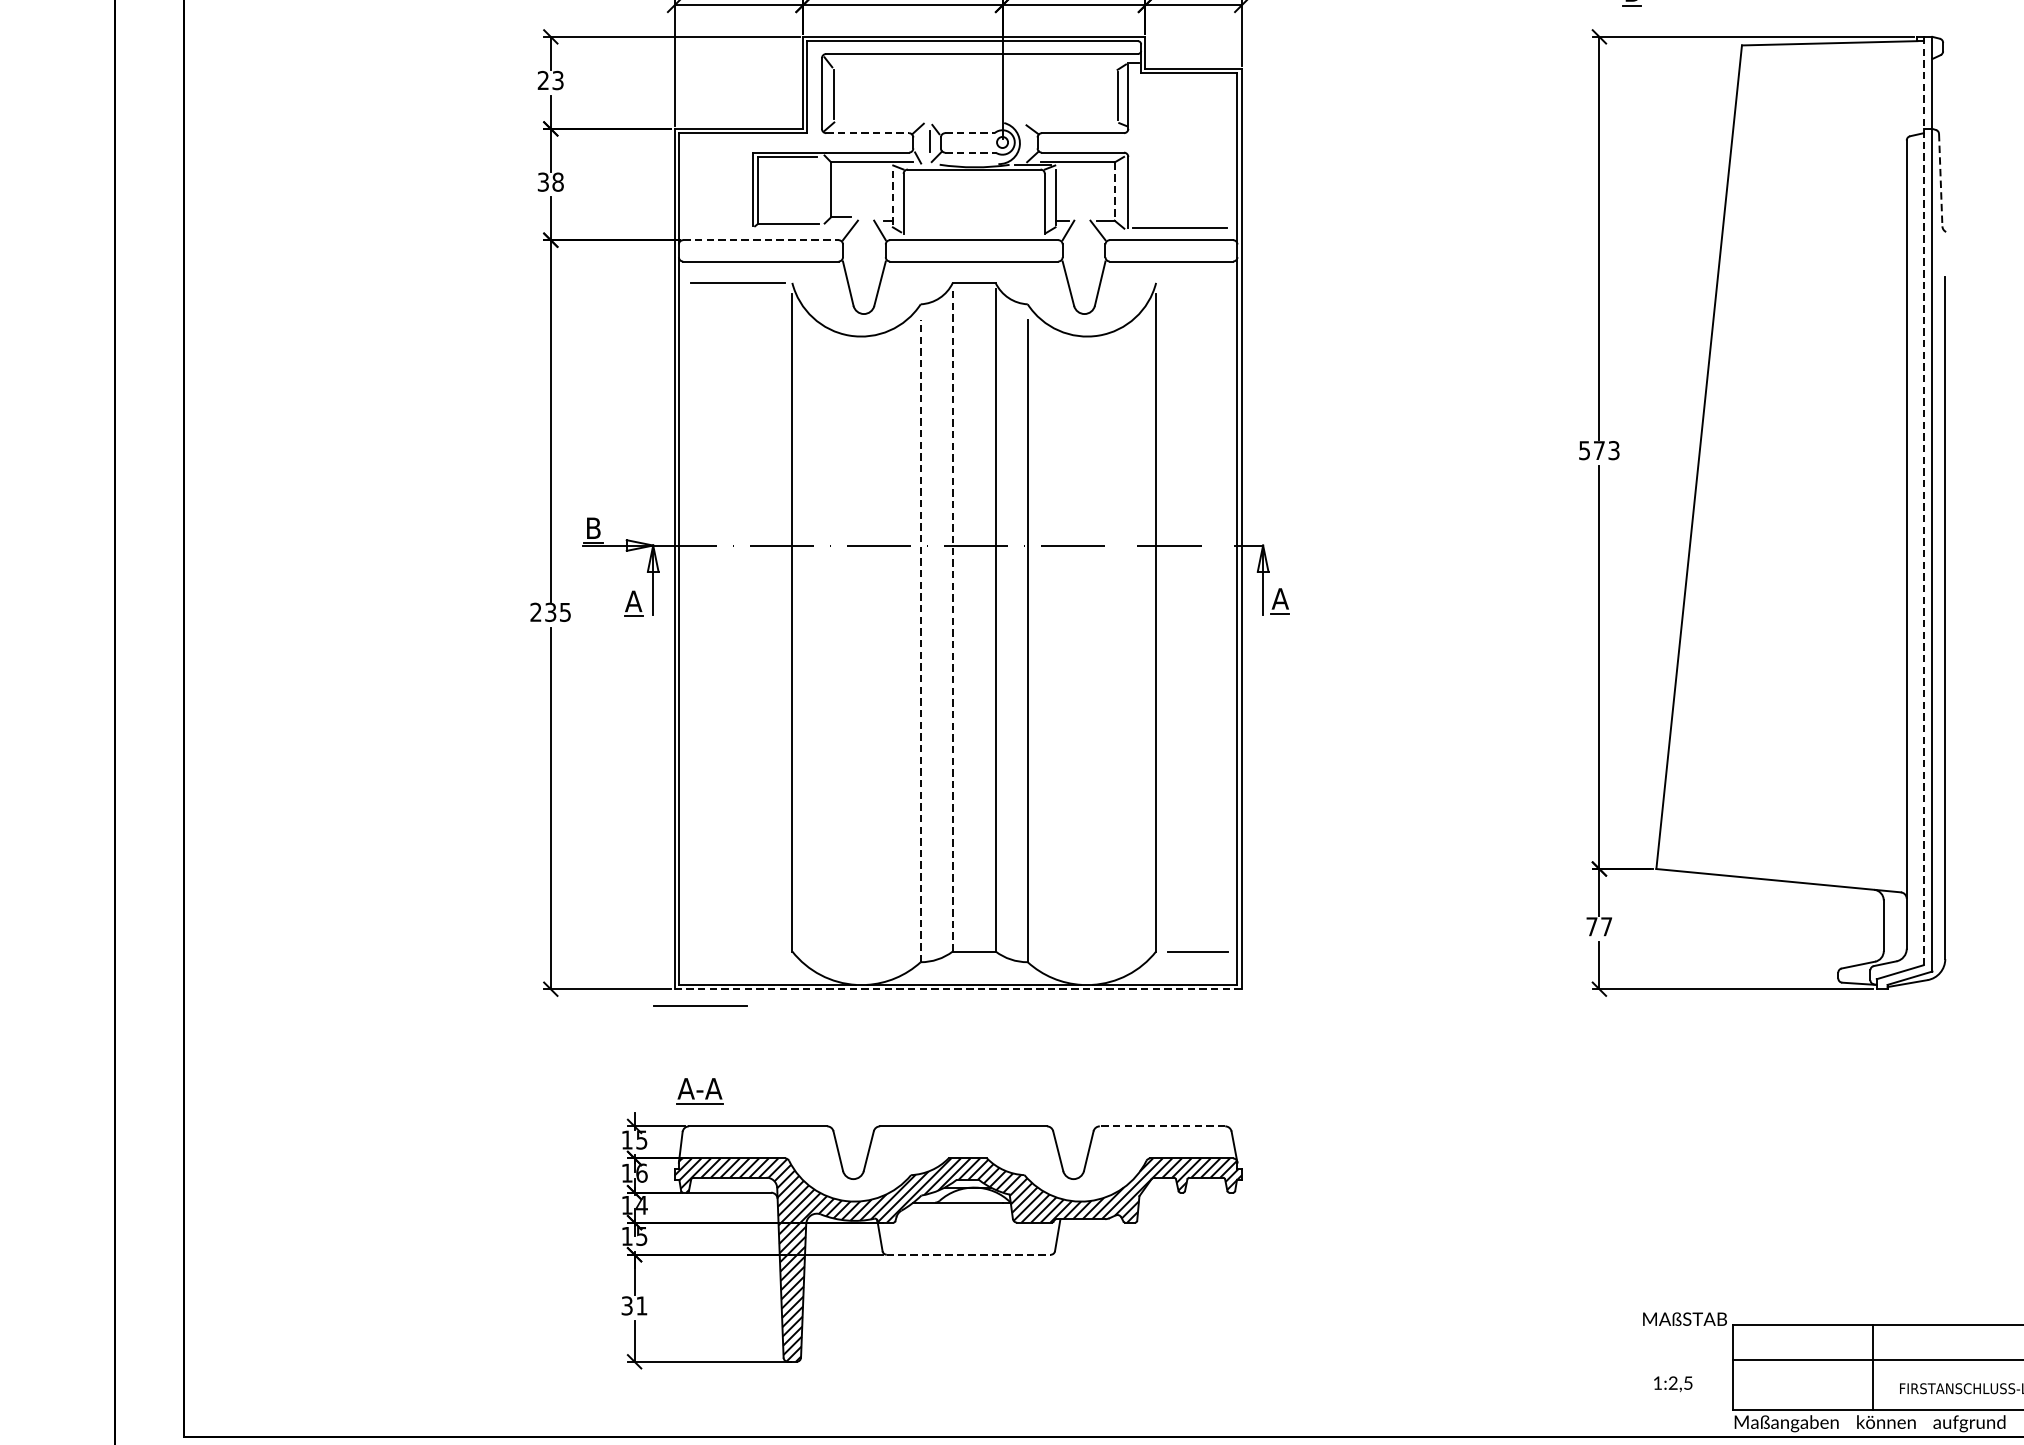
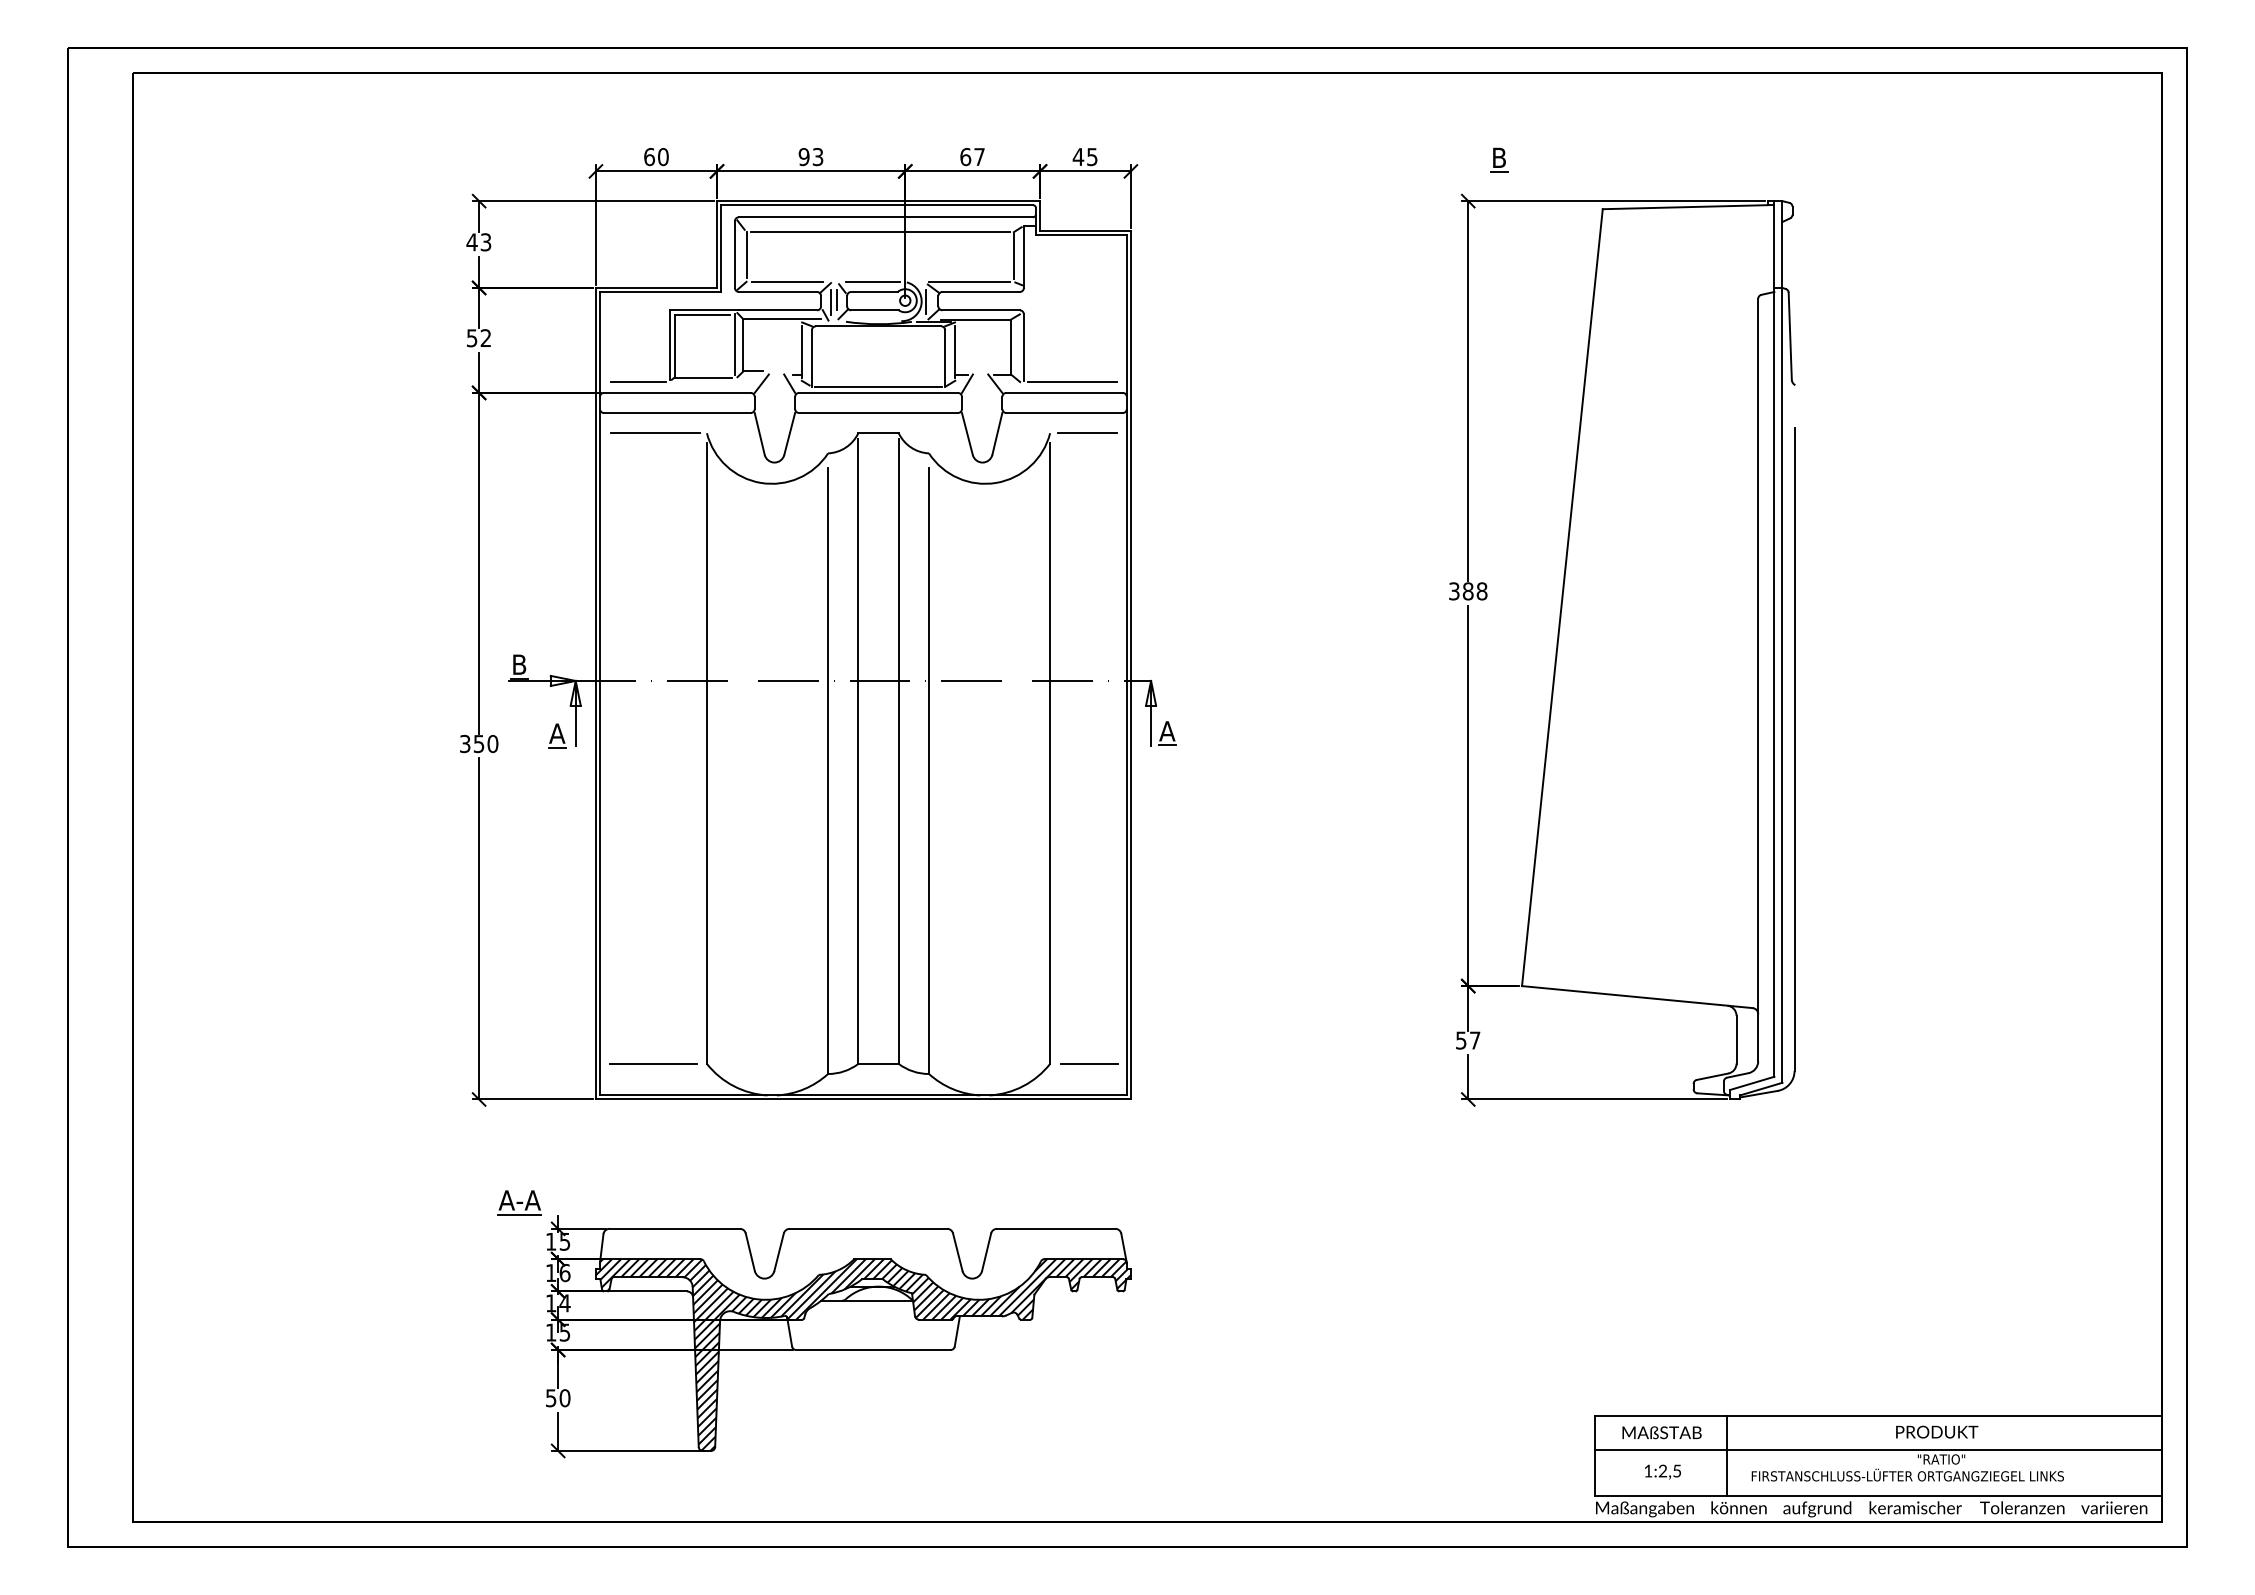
line: (976, 70) -> (880, 232), added
text: (542, 80) -> (471, 242), 23 -> 43
line: (877, 122) -> (787, 281), added
line: (967, 122) -> (872, 281), added
line: (1070, 122) -> (969, 281), added
line: (868, 132) -> (778, 291), dashed -> solid
line: (969, 132) -> (874, 291), dashed -> solid
line: (1025, 143) -> (926, 301), added
line: (924, 144) -> (831, 302), added
line: (970, 152) -> (875, 310), dashed -> solid
line: (1940, 180) -> (1790, 336), dashed -> solid
text: (551, 182) -> (479, 338), 38 -> 52
line: (821, 188) -> (734, 344), added
line: (1115, 192) -> (1011, 347), dashed -> solid
line: (892, 197) -> (801, 352), dashed -> solid
line: (719, 228) -> (638, 381), added
line: (973, 233) -> (877, 386), added
line: (761, 239) -> (677, 392), dashed -> solid
line: (1195, 283) -> (1087, 433), added
text: (1599, 450) -> (1468, 591), 573 -> 388
line: (1924, 500) -> (1774, 638), dashed -> solid
text: (551, 612) -> (479, 744), 235 -> 350
line: (952, 620) -> (858, 751), dashed -> solid
line: (921, 640) -> (828, 770), dashed -> solid
text: (1592, 926) -> (1461, 1040), 77 -> 57
line: (958, 989) -> (863, 1099), dashed -> solid
line: (700, 1005) -> (653, 1063), moved
part: (699, 1091) -> (519, 1202), moved
line: (1161, 1125) -> (1055, 1228), dashed -> solid
line: (968, 1254) -> (873, 1349), dashed -> solid
text: (634, 1306) -> (558, 1398), 31 -> 50
text: (1684, 1318) -> (1661, 1432), moved
text: (1672, 1383) -> (1662, 1471), moved

